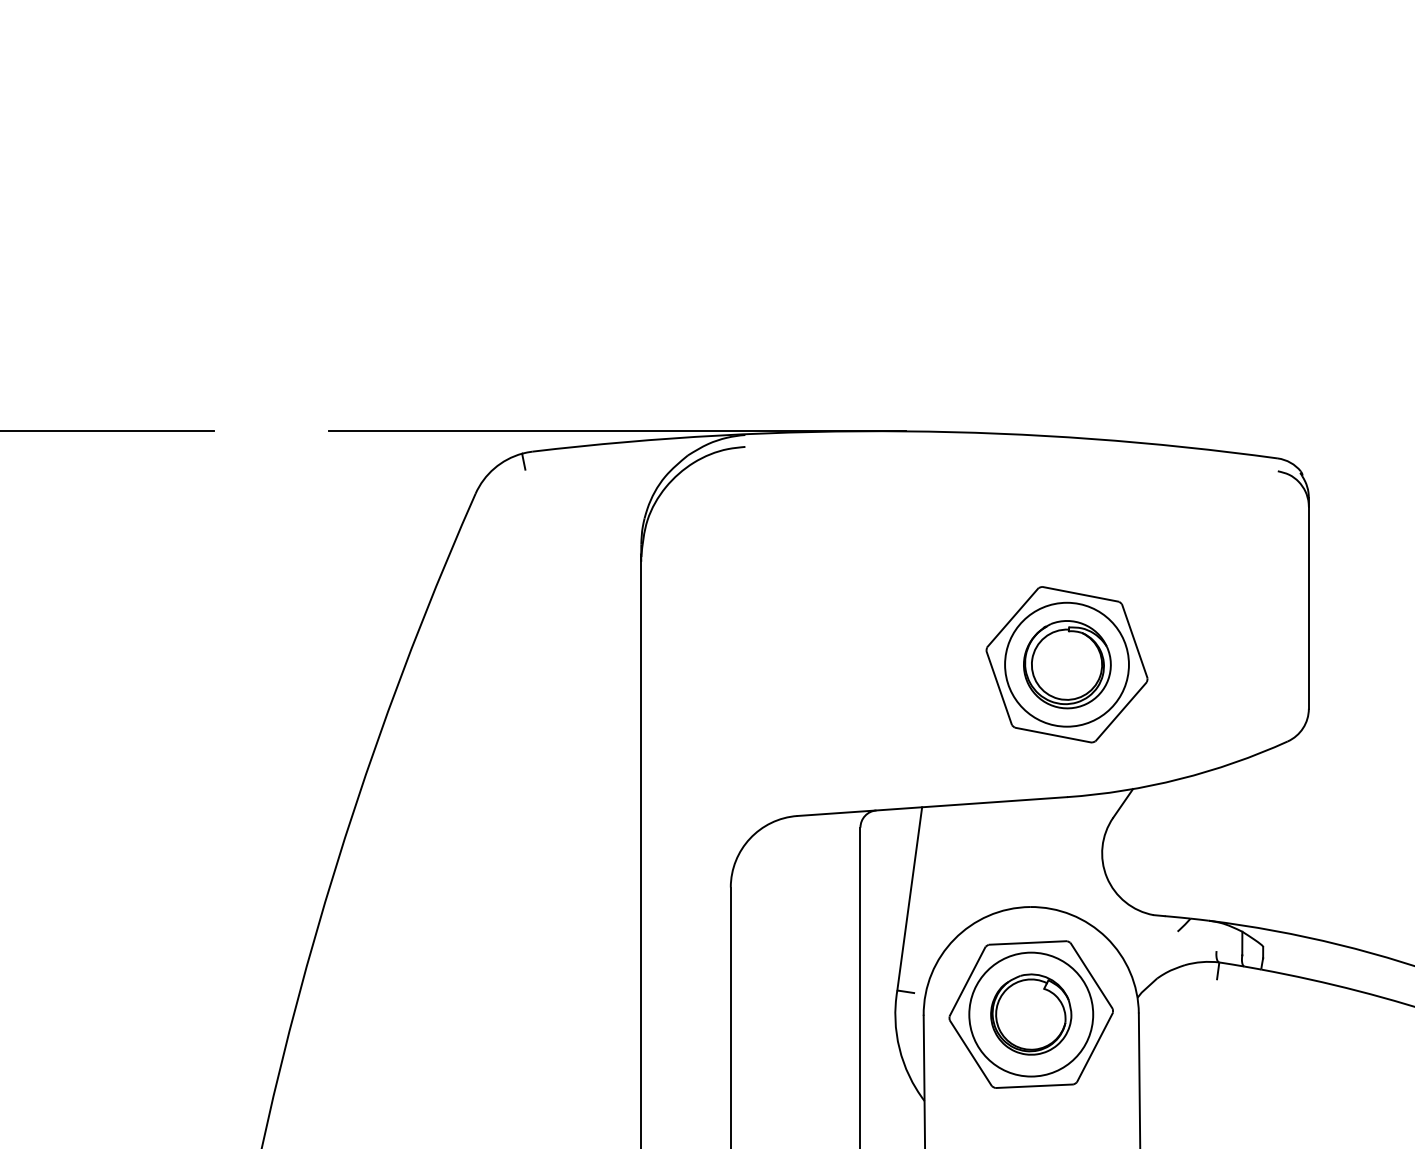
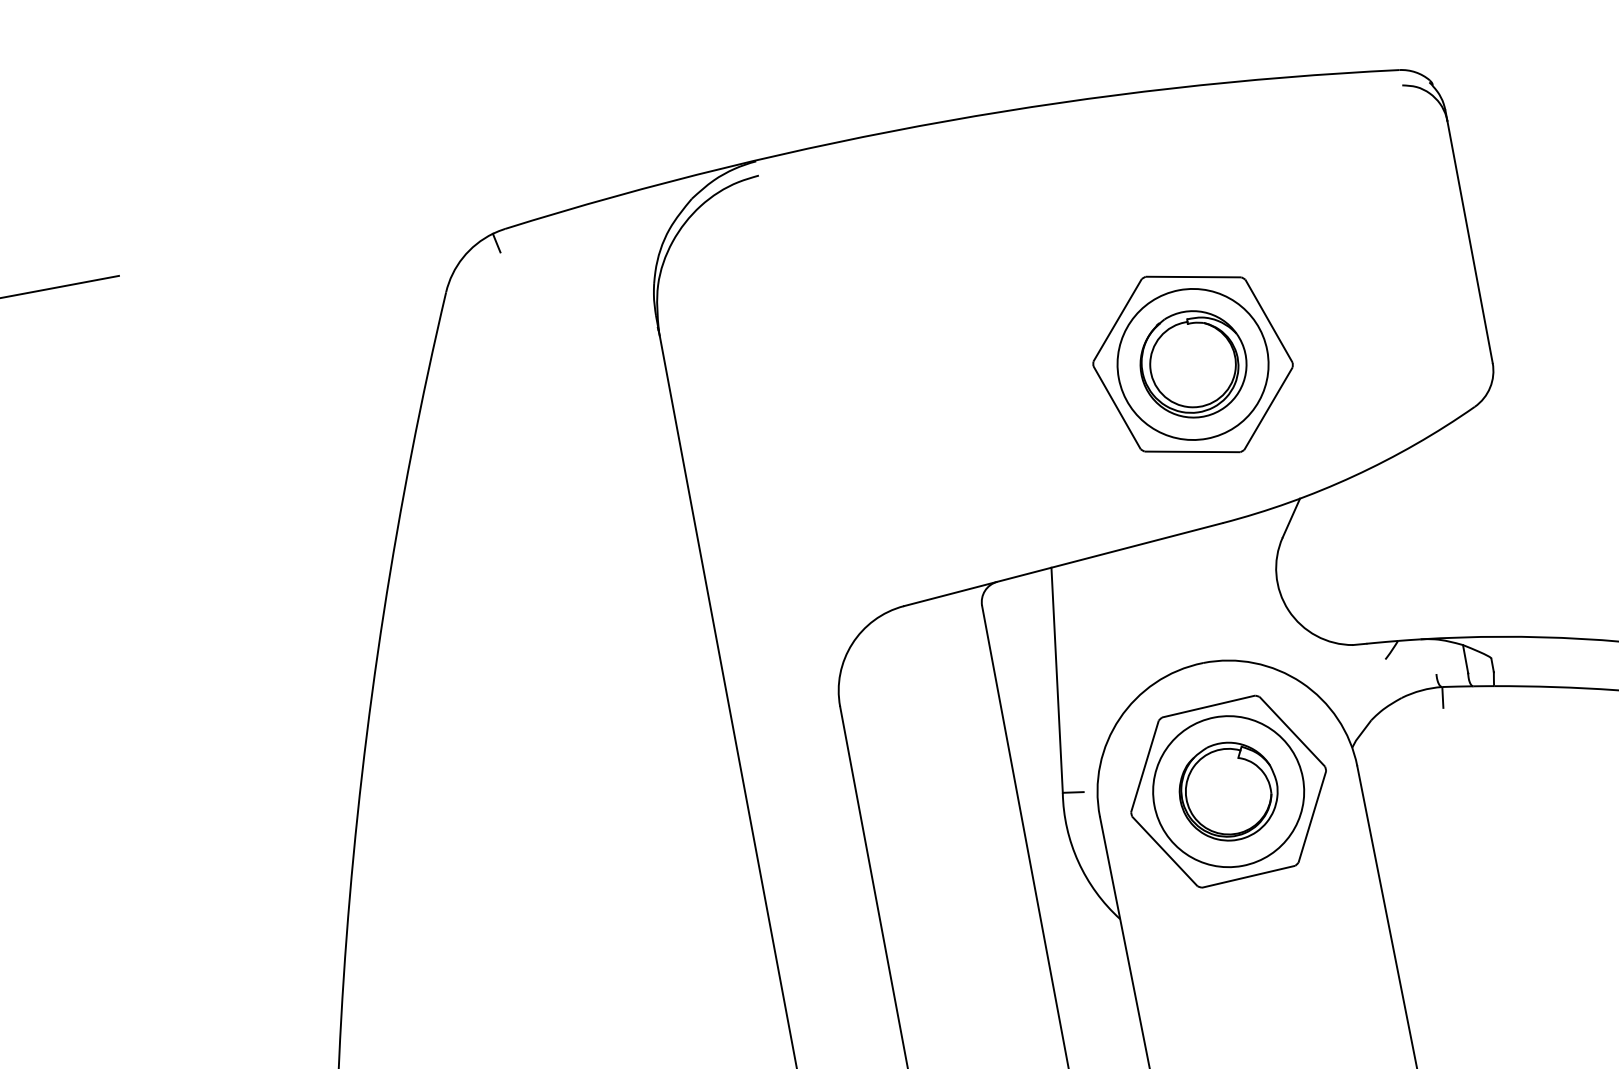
line: (616, 431) -> (601, 186), removed

